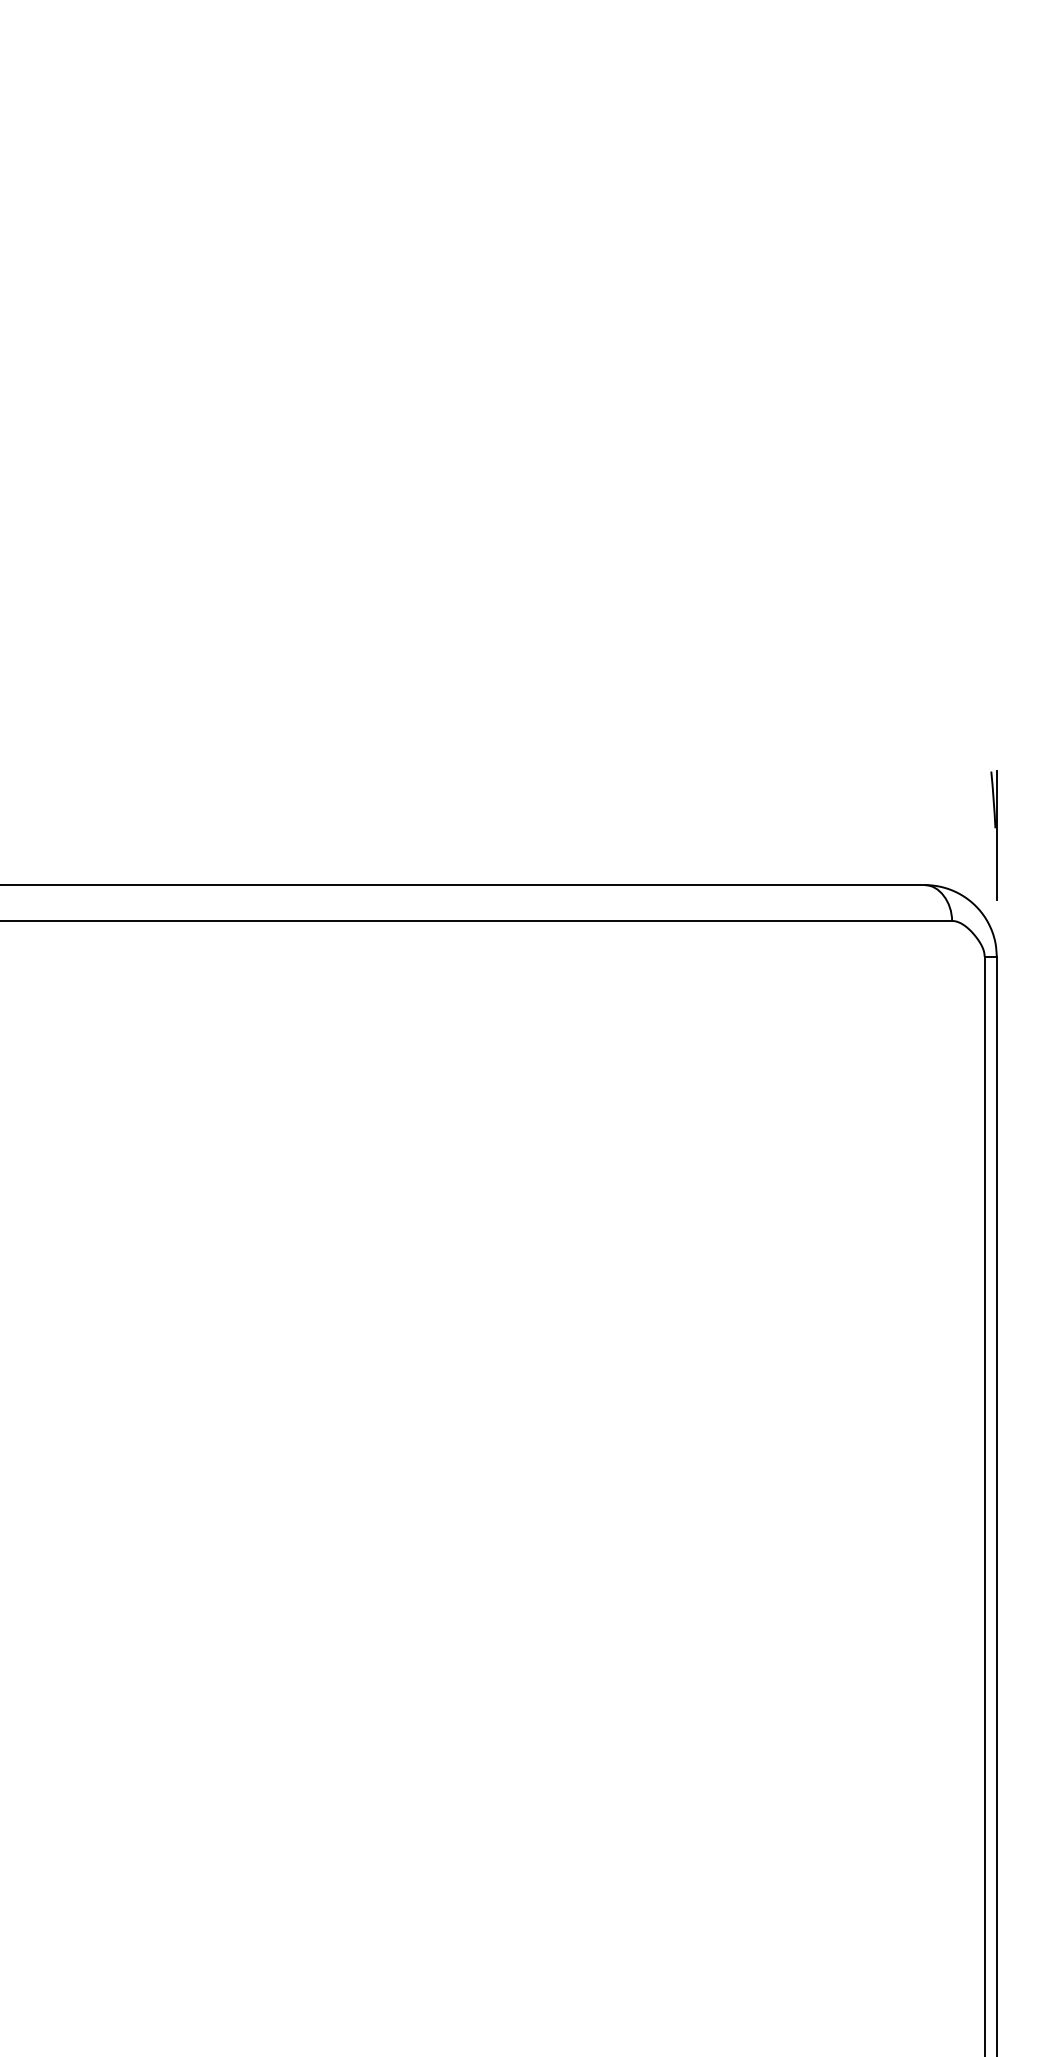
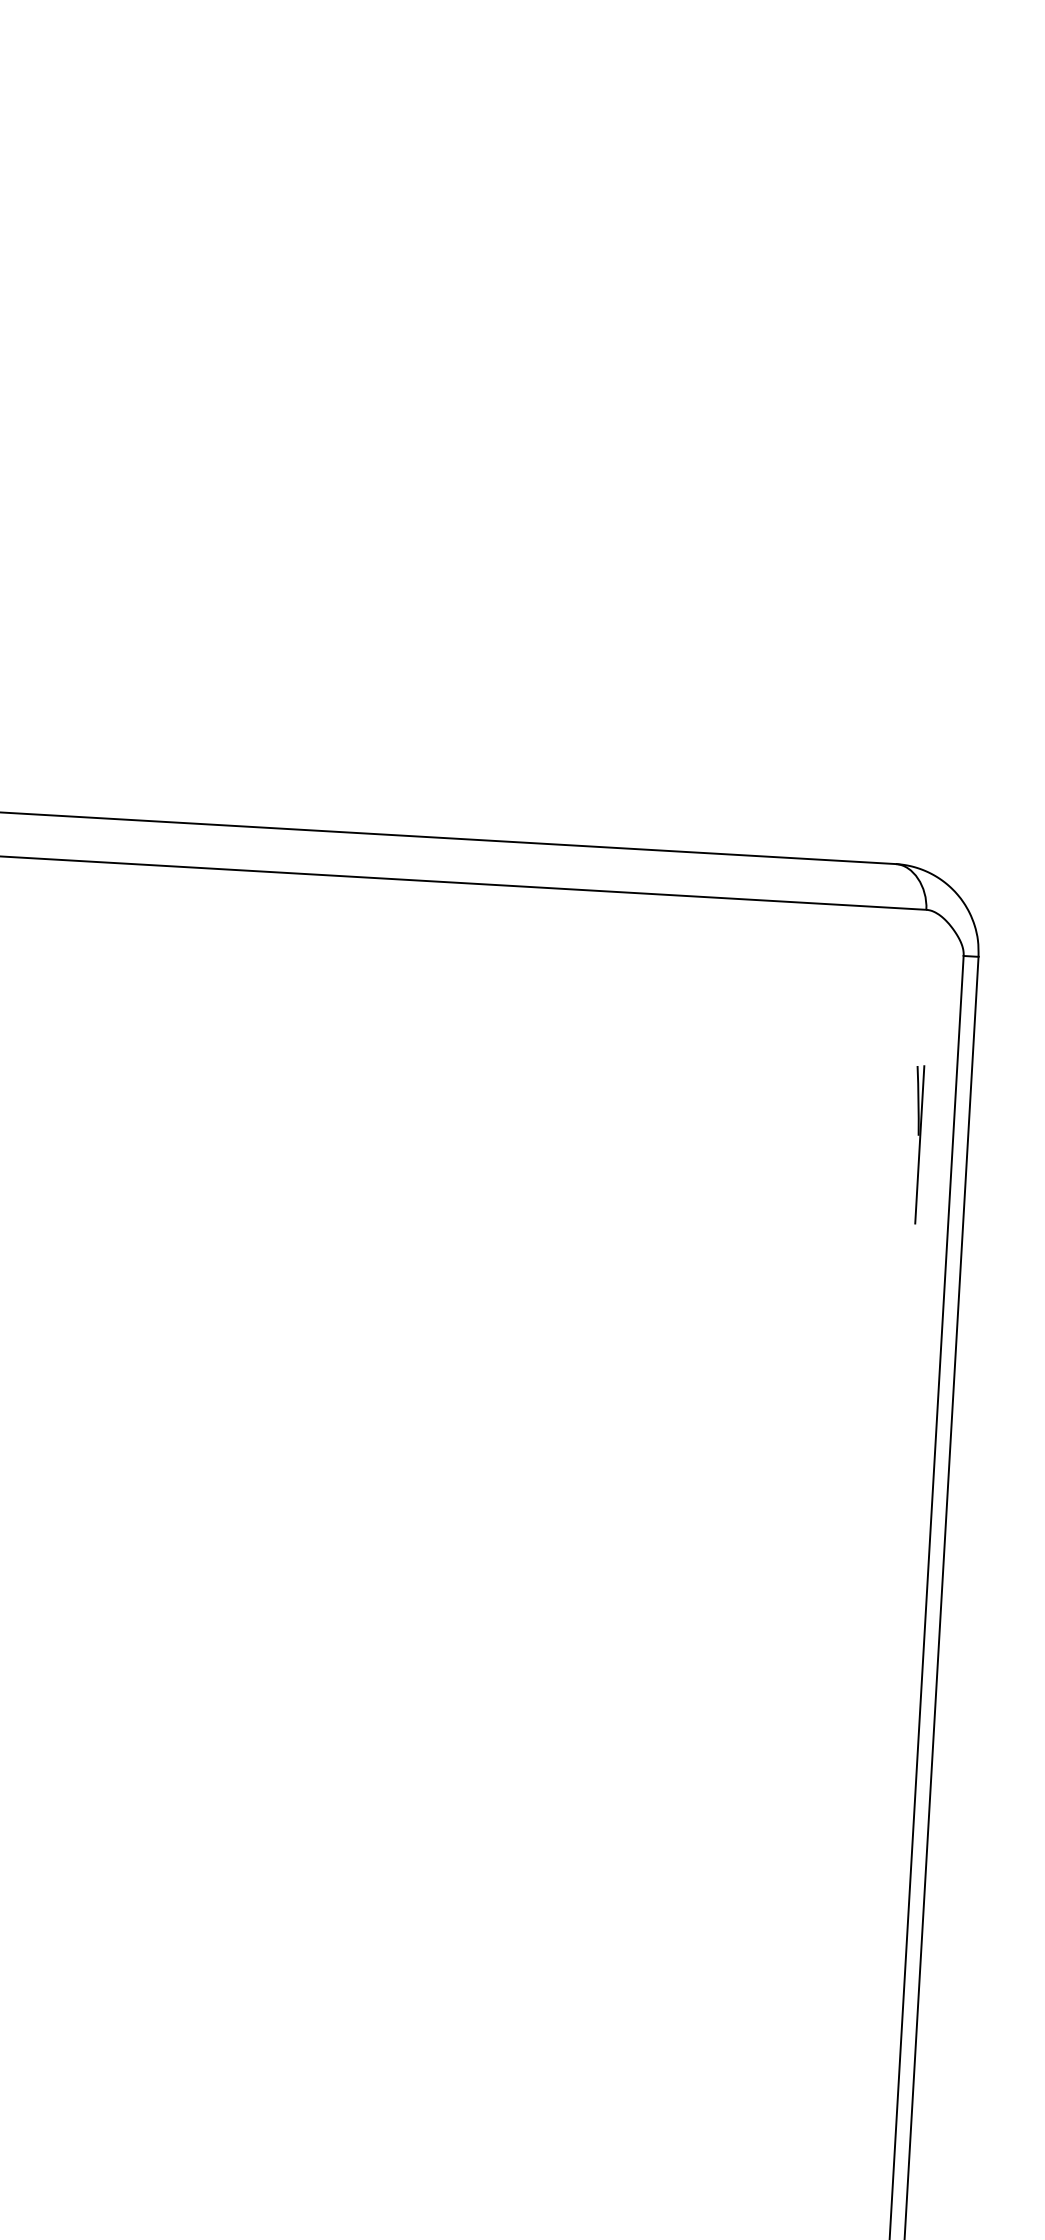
part: (993, 835) -> (915, 1144), moved

